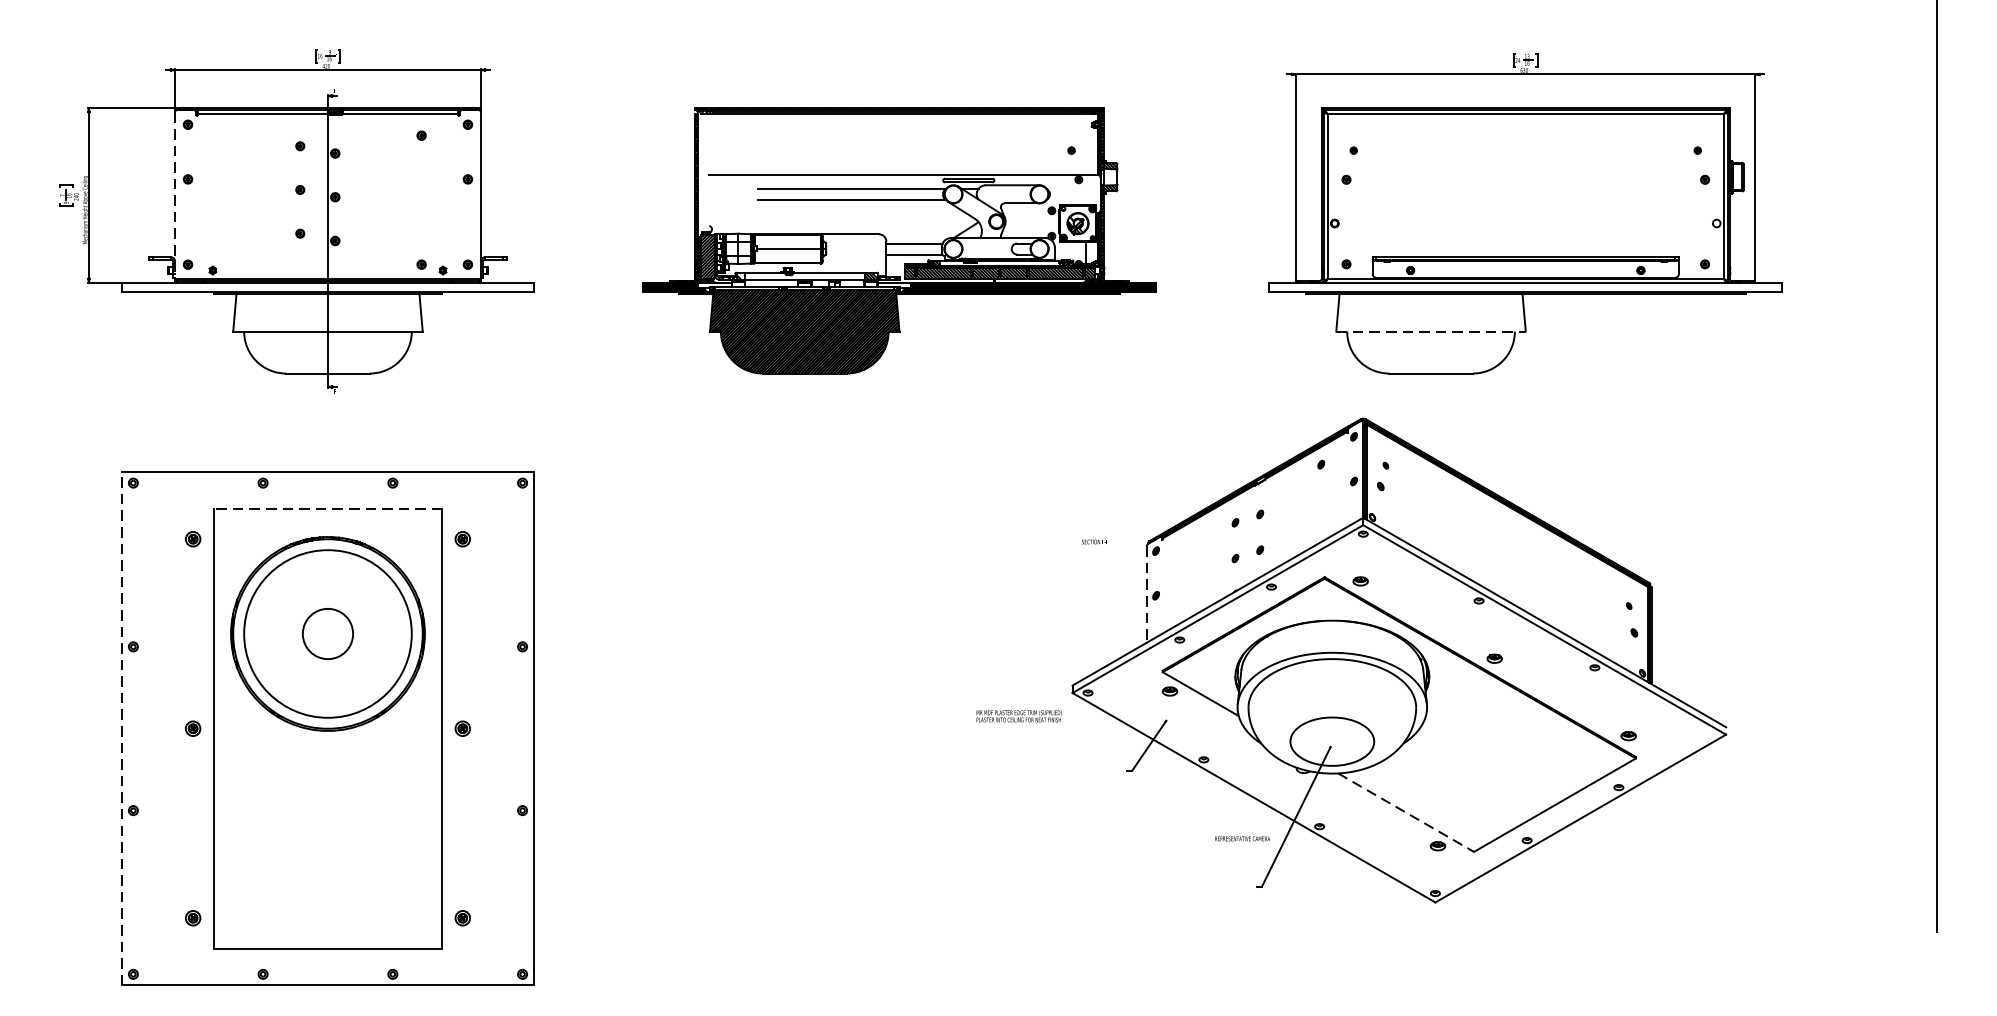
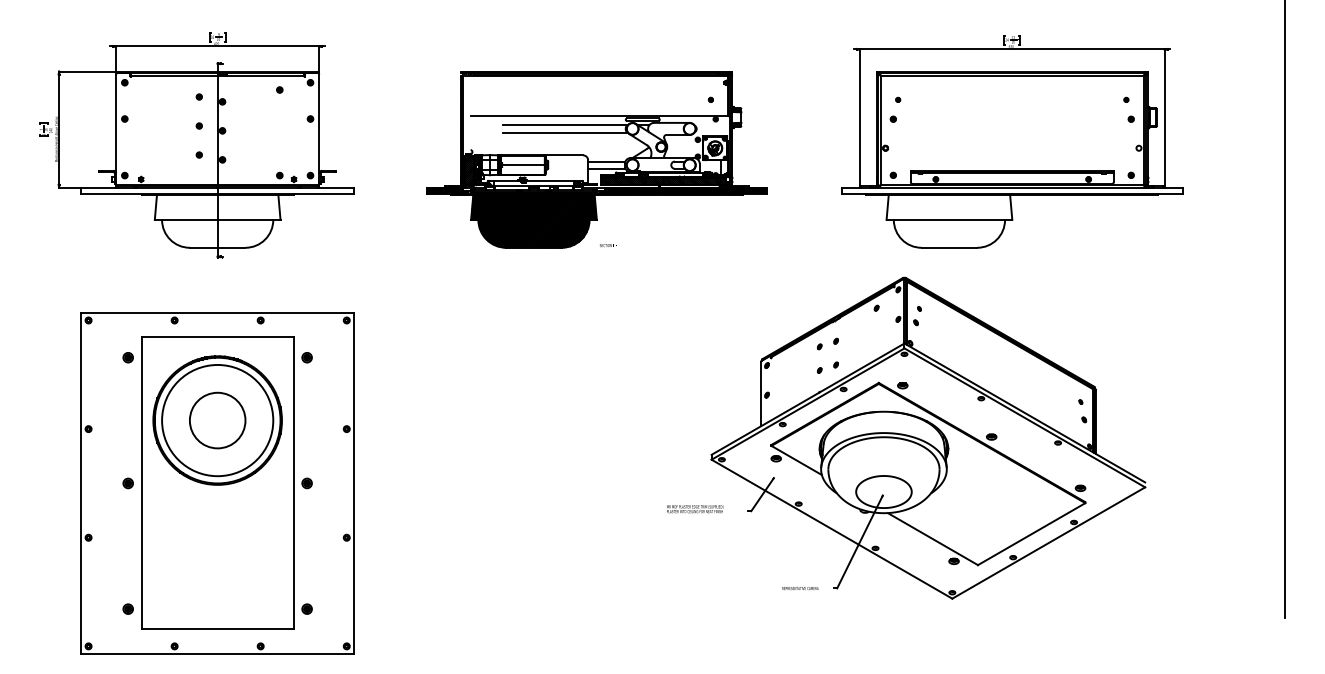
line: (175, 196) -> (116, 130), dashed -> solid
line: (1431, 330) -> (949, 219), dashed -> solid
line: (327, 508) -> (217, 337), dashed -> solid
text: (1094, 541) -> (608, 245), moved
line: (1146, 594) -> (760, 394), dashed -> solid
circle: (327, 633) -> (217, 420), size x1.67
text: (1019, 716) -> (695, 509), moved
line: (122, 727) -> (81, 482), dashed -> solid
line: (1407, 813) -> (933, 539), dashed -> solid
text: (1242, 838) -> (800, 588), moved

